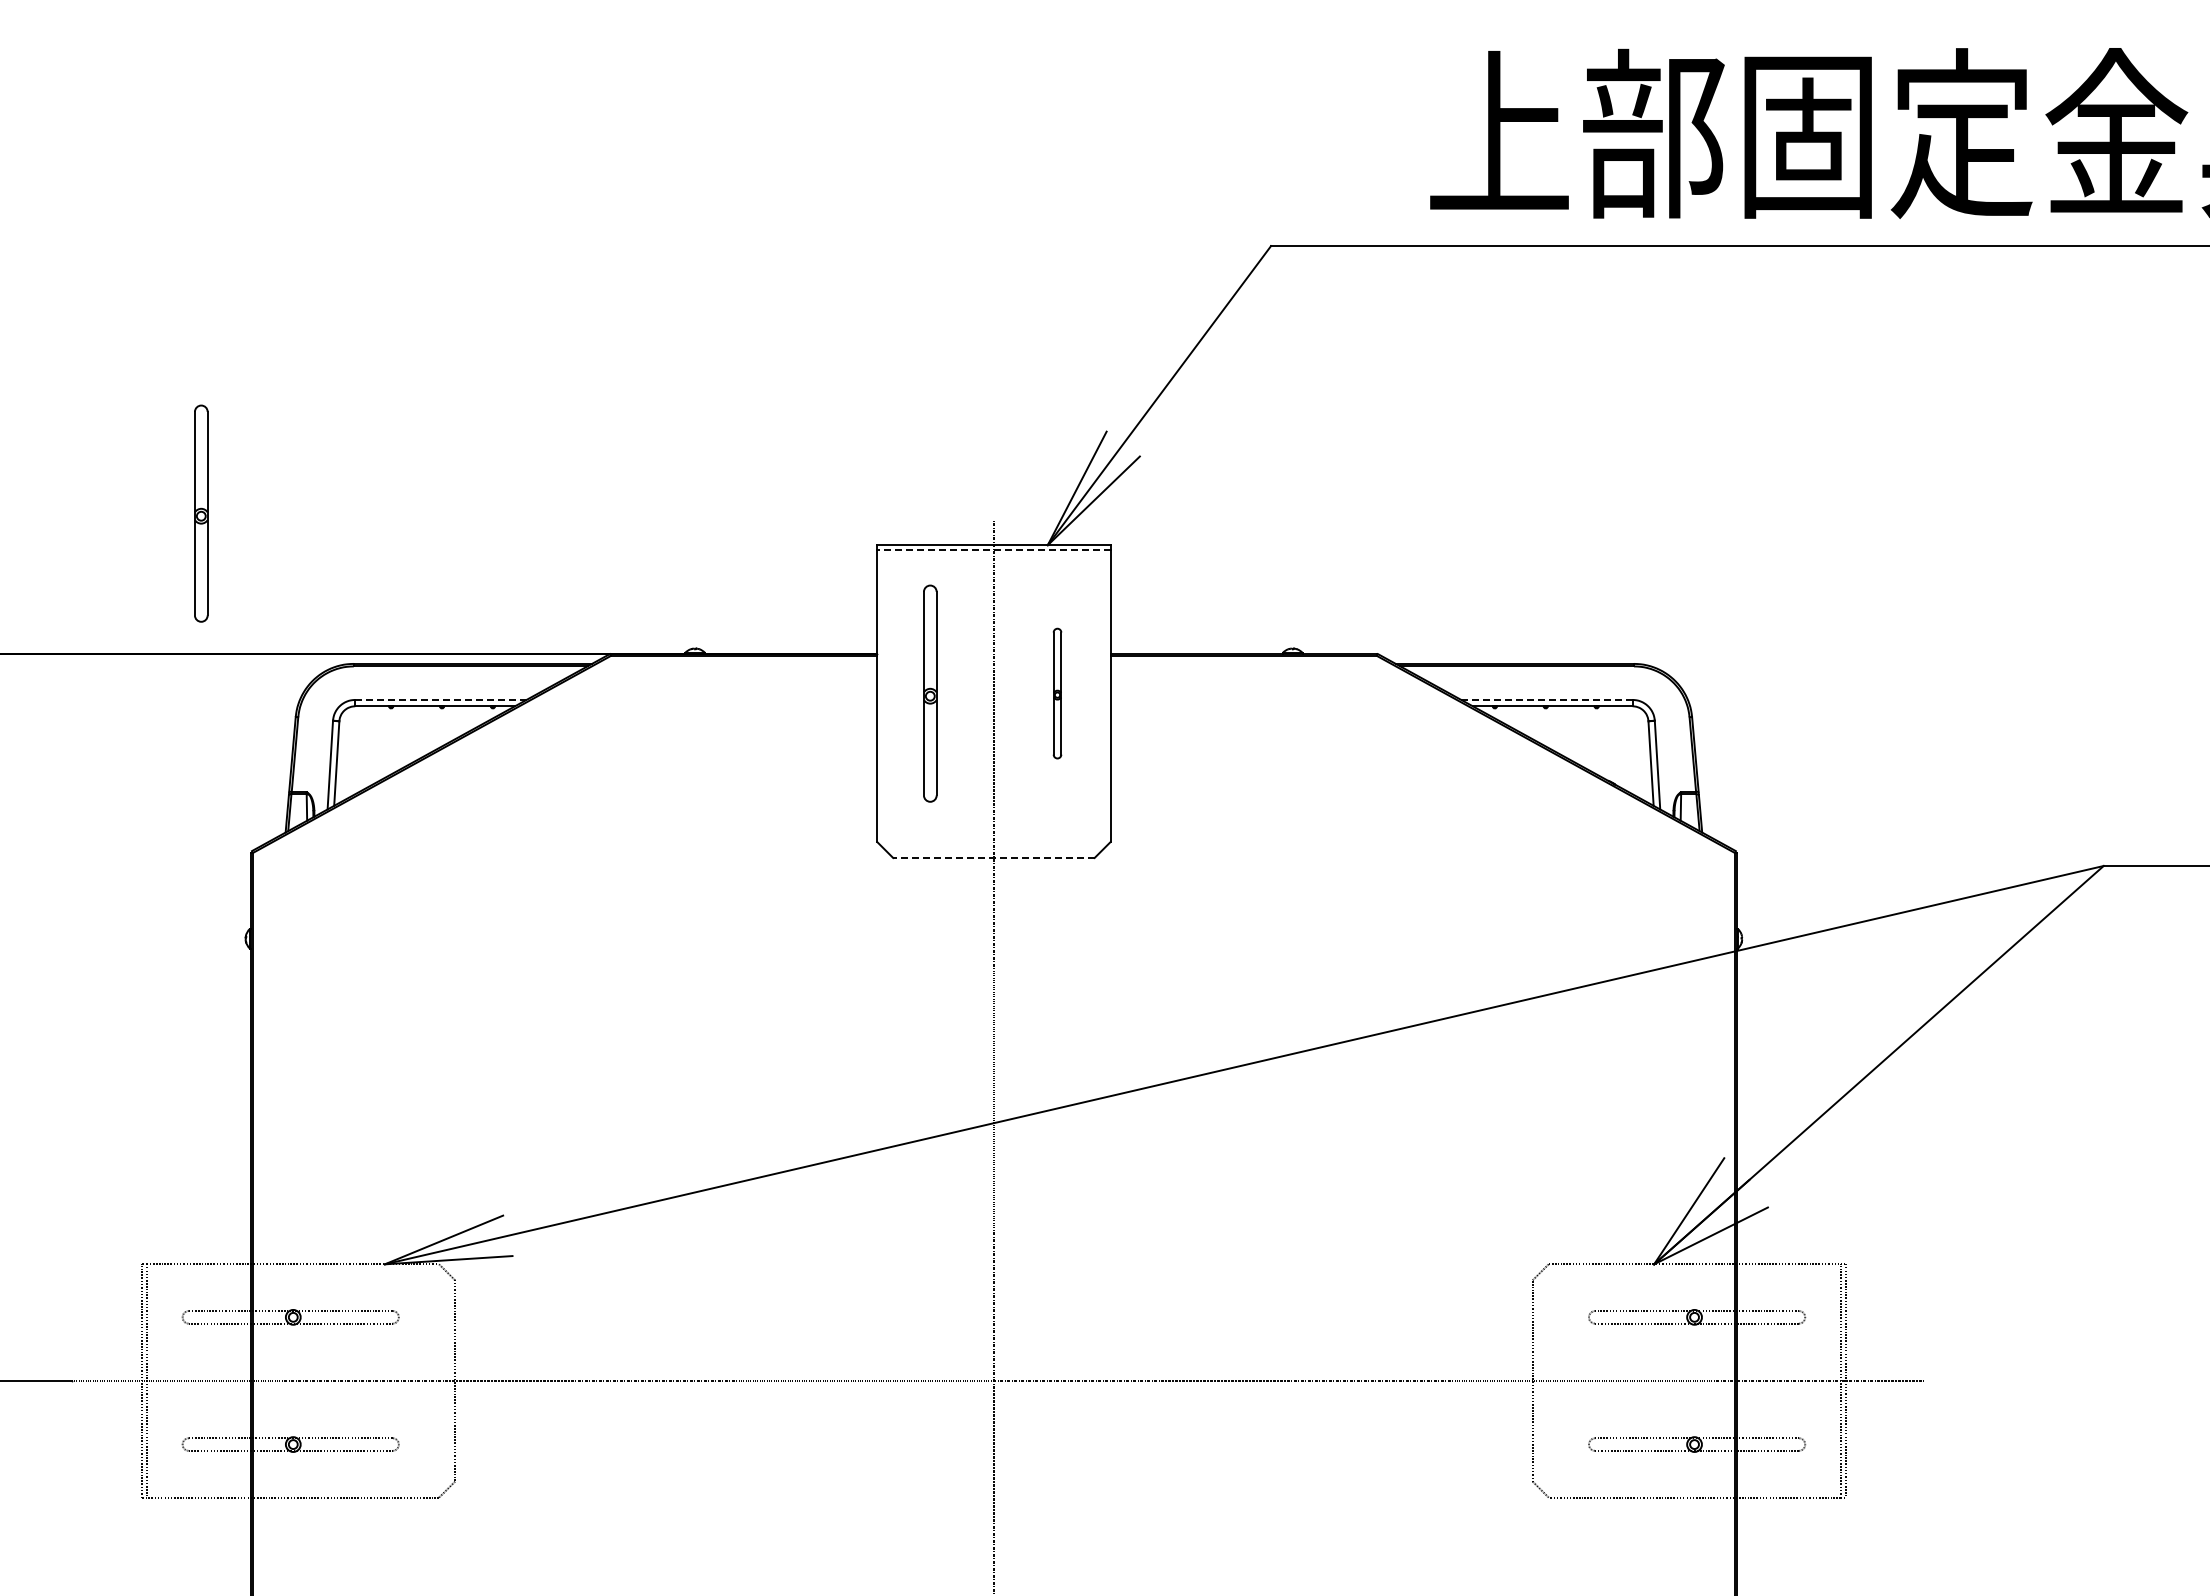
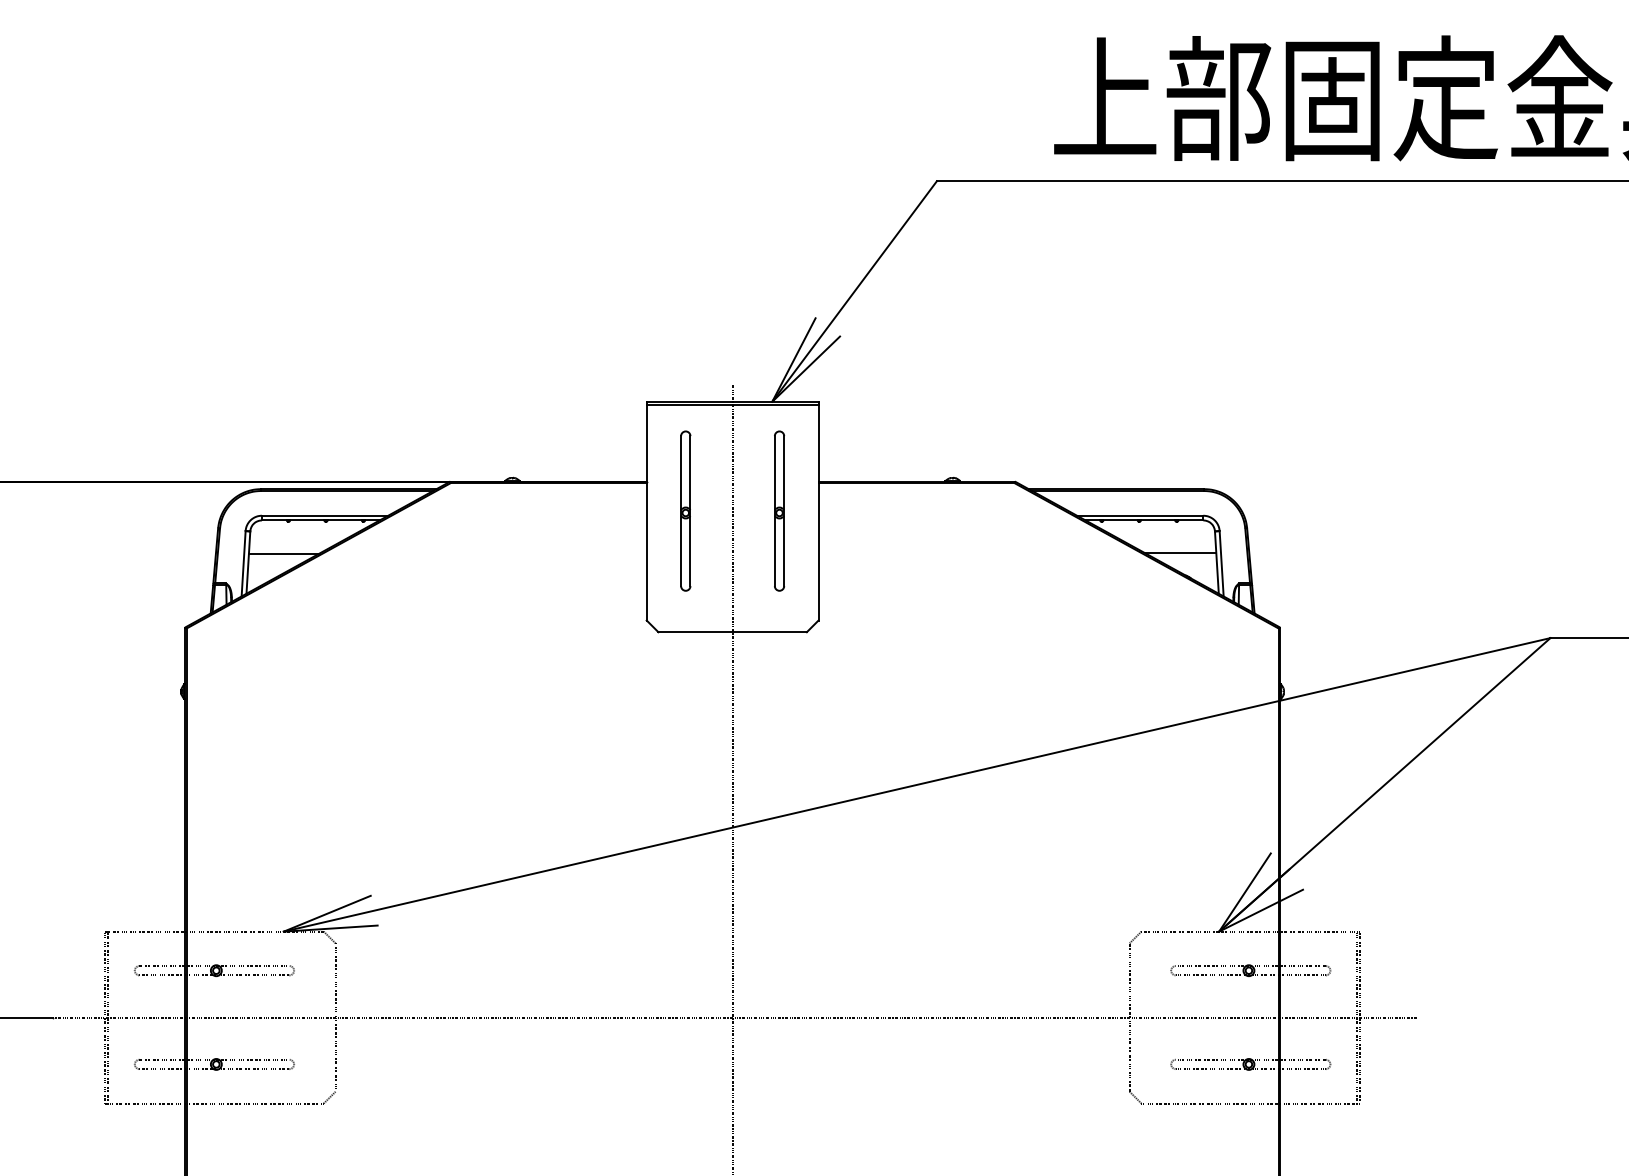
part: (201, 513) -> (148, 378), removed
line: (993, 549) -> (732, 404), dashed -> solid
part: (1057, 693) -> (779, 510), size x1.67
line: (440, 699) -> (324, 515), dashed -> solid
line: (1546, 699) -> (1139, 515), dashed -> solid
line: (385, 751) -> (284, 553), added
line: (1602, 751) -> (1181, 553), added
line: (993, 858) -> (732, 632), dashed -> solid

